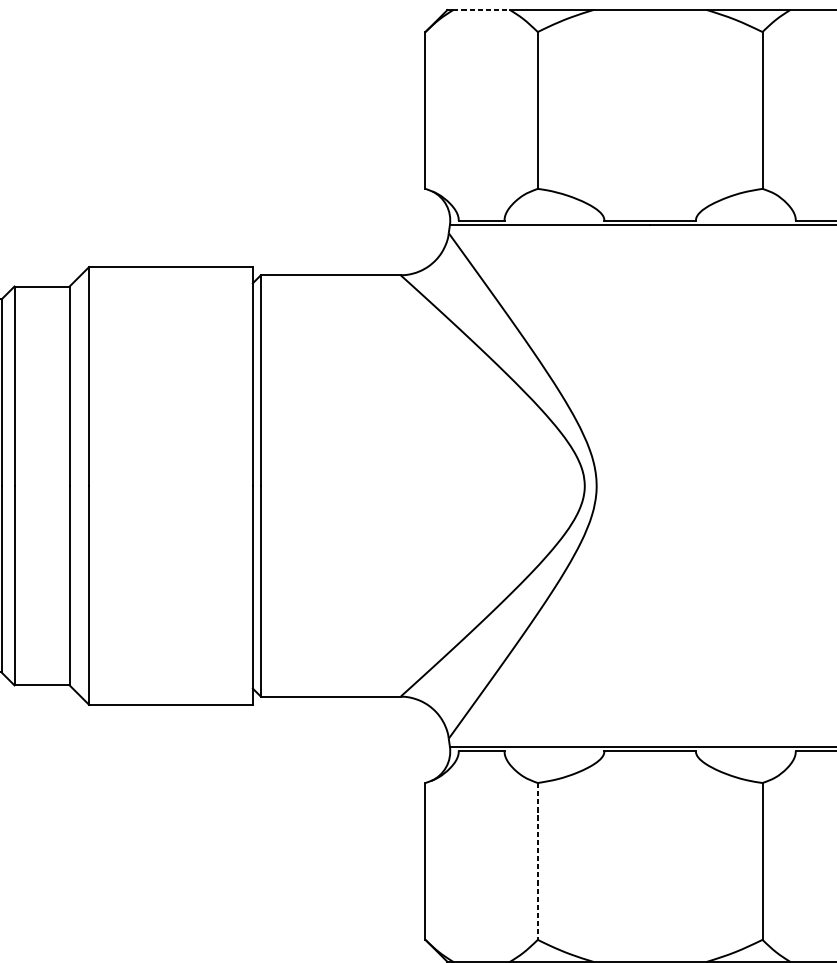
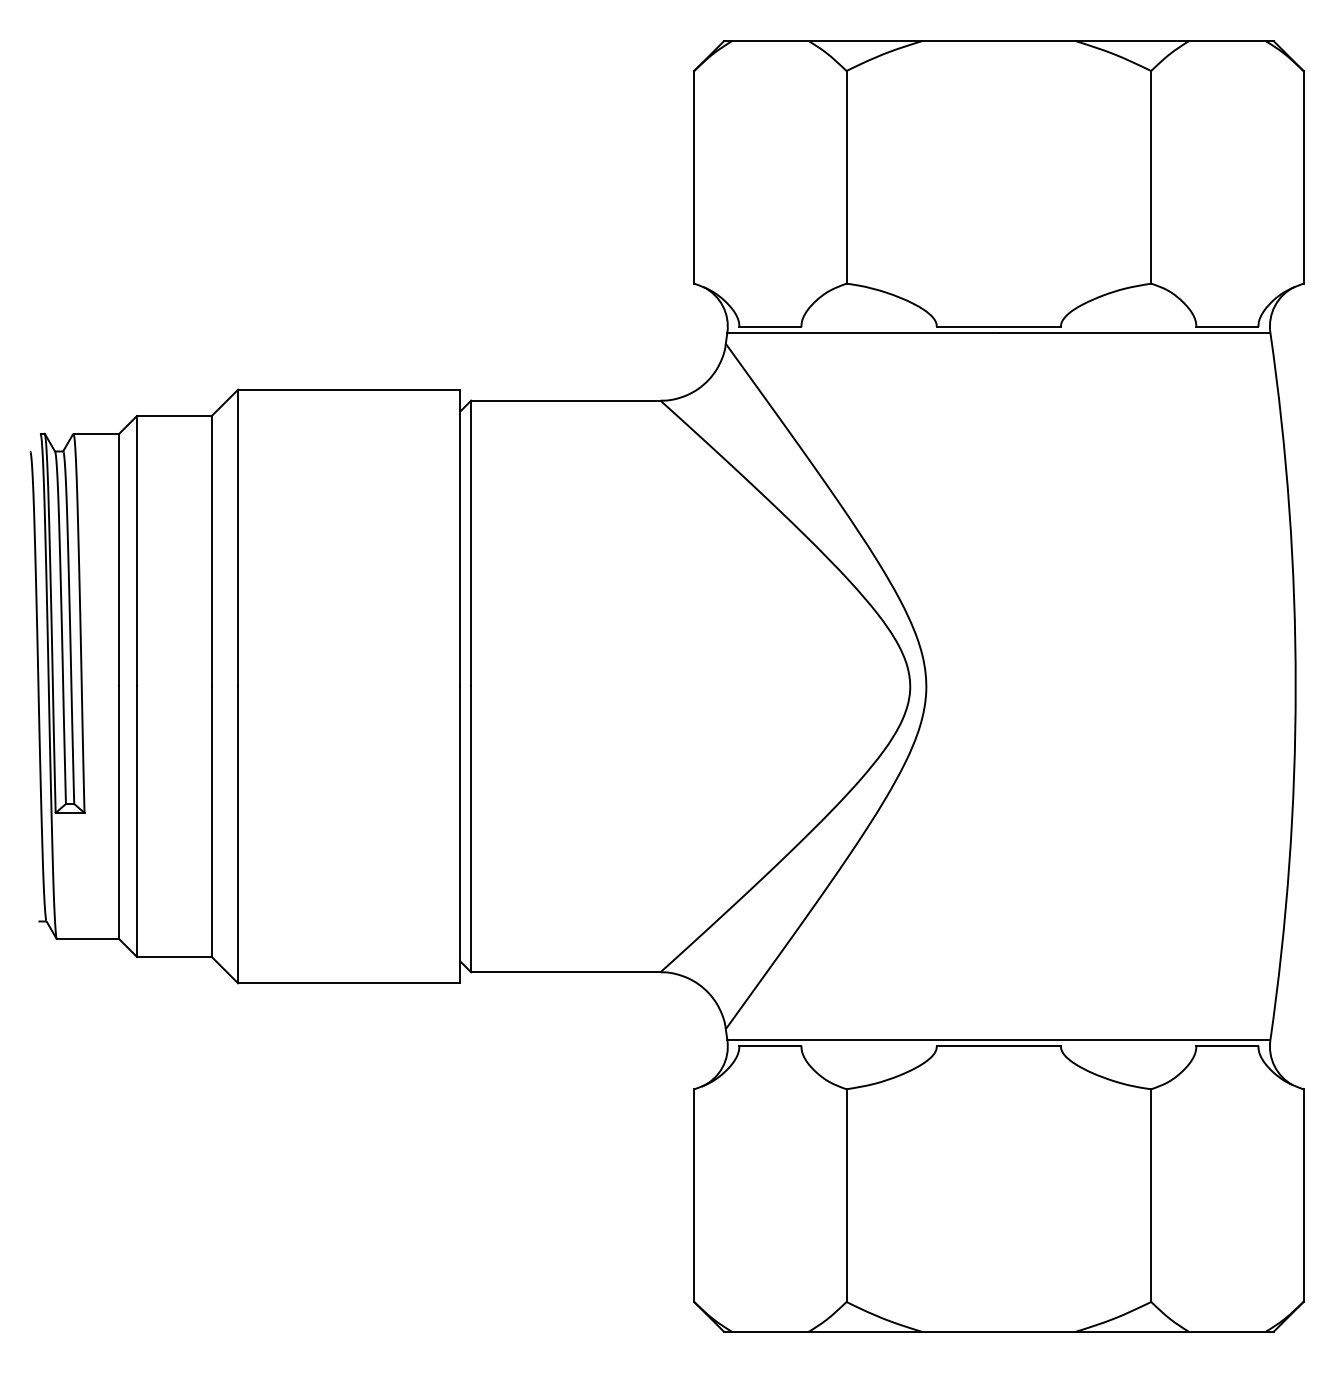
line: (481, 10) -> (770, 41), dashed -> solid
line: (537, 862) -> (846, 1196), dashed -> solid

